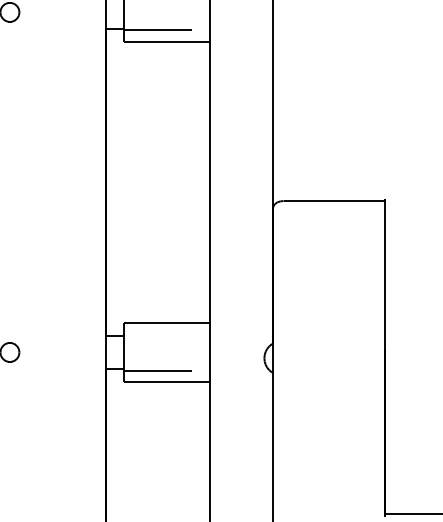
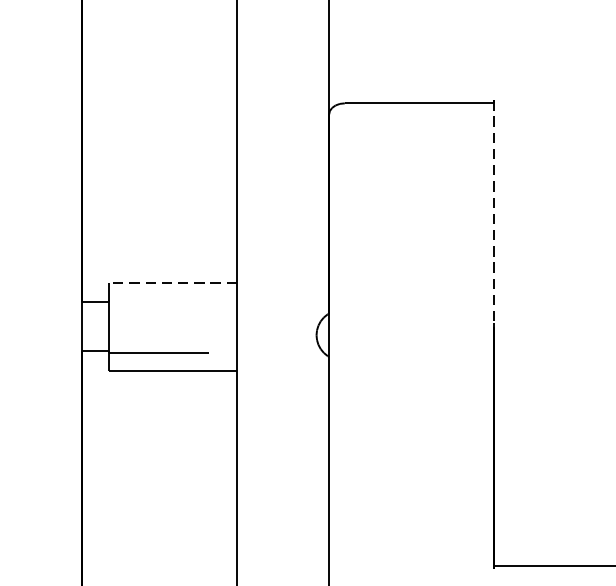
line: (384, 277) -> (493, 216), solid -> dashed
line: (166, 322) -> (172, 282), solid -> dashed

